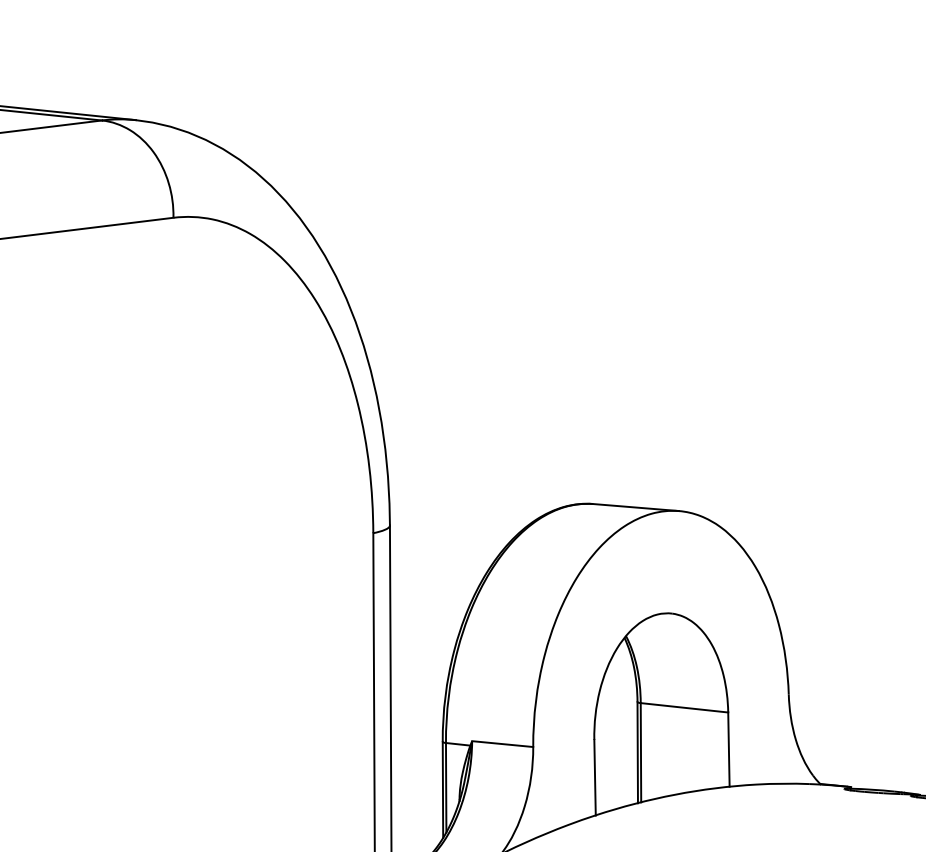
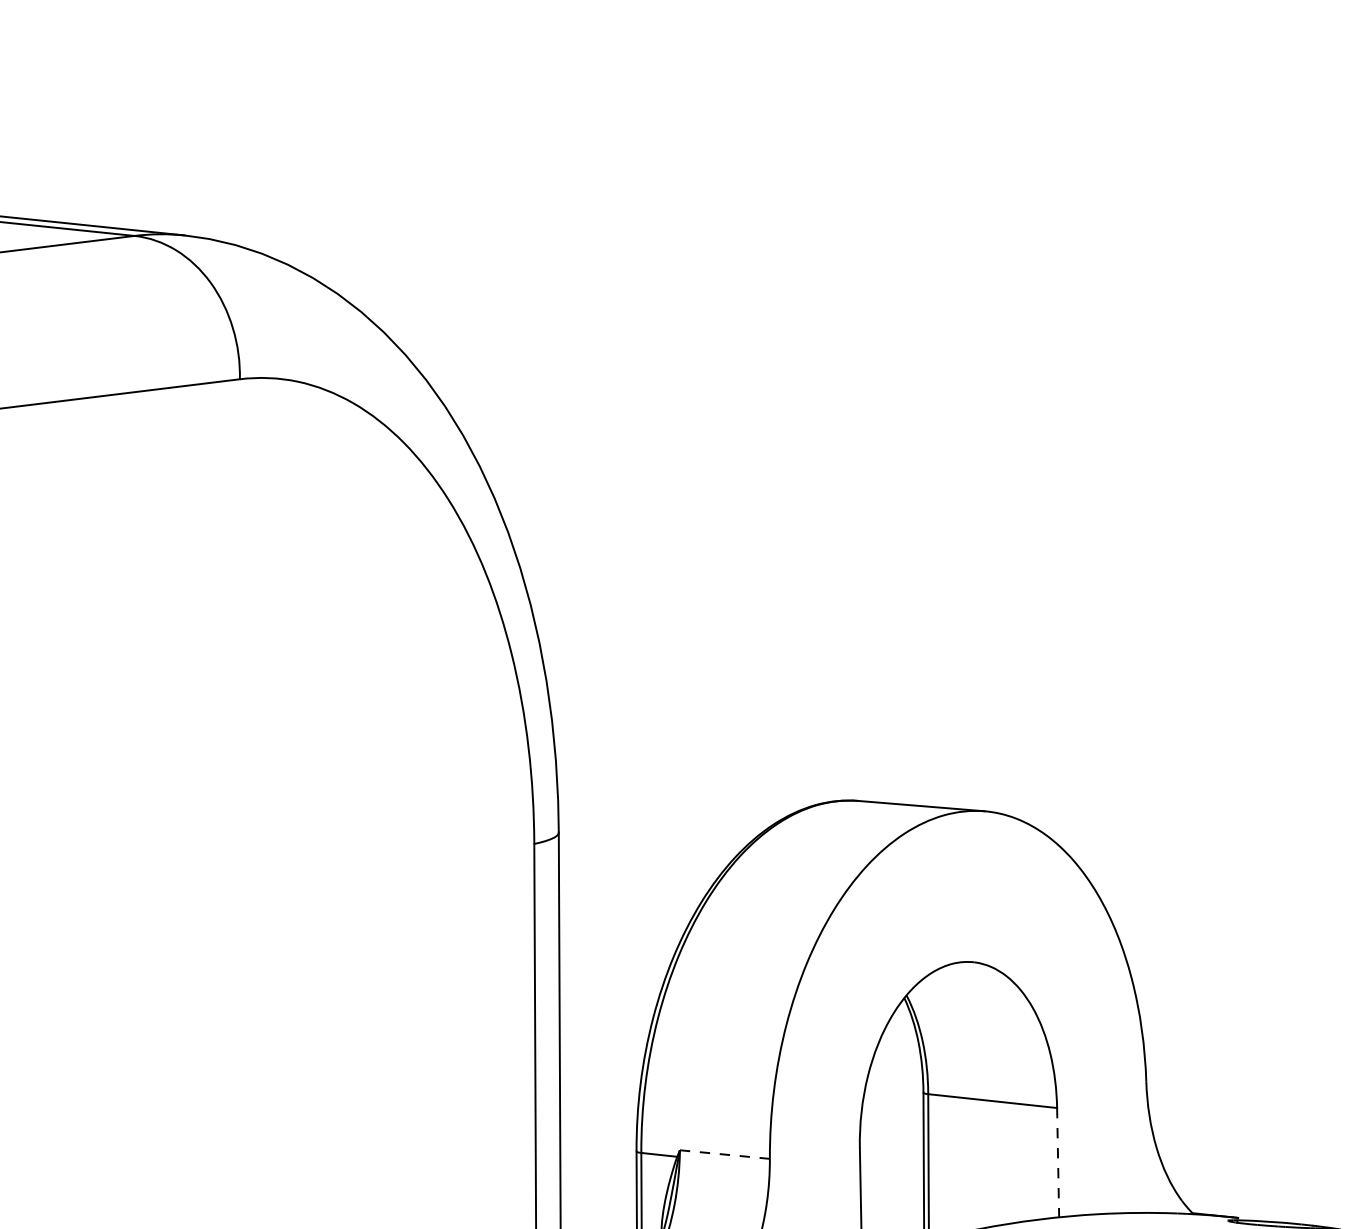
line: (502, 744) -> (724, 1155), solid -> dashed
line: (728, 750) -> (1057, 1163), solid -> dashed

